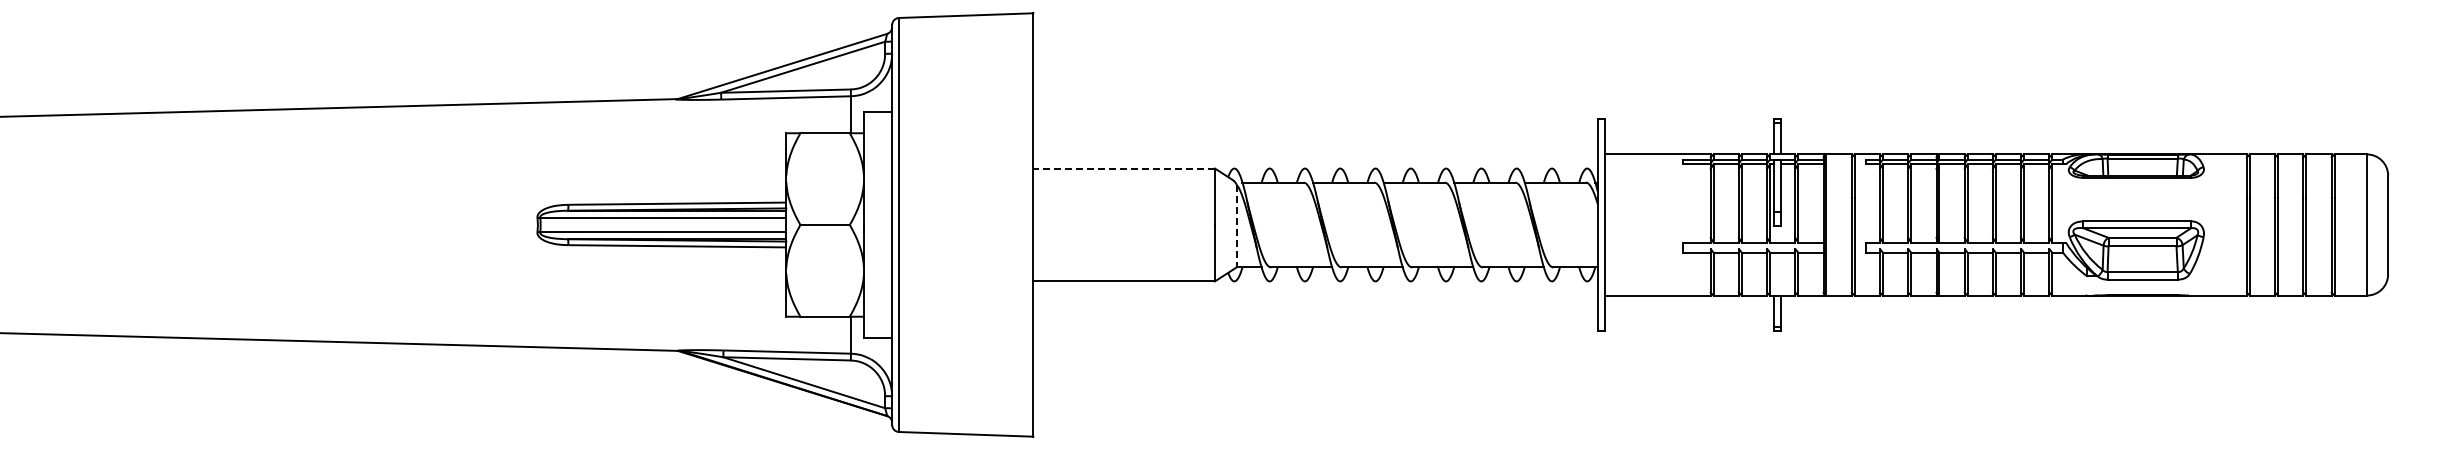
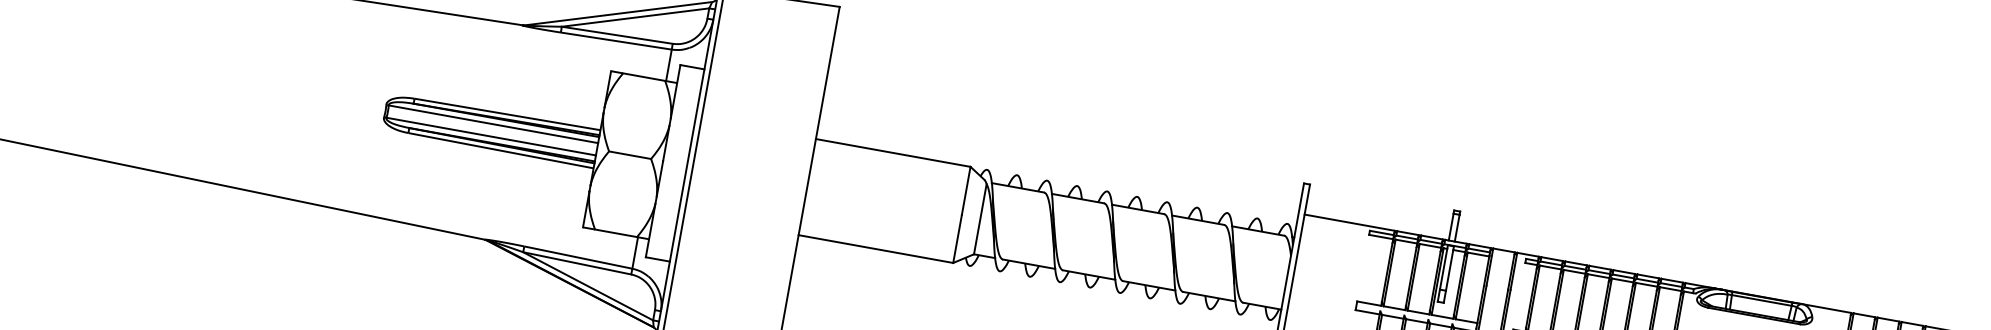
line: (1124, 168) -> (893, 152), dashed -> solid
line: (1236, 226) -> (980, 219), dashed -> solid

